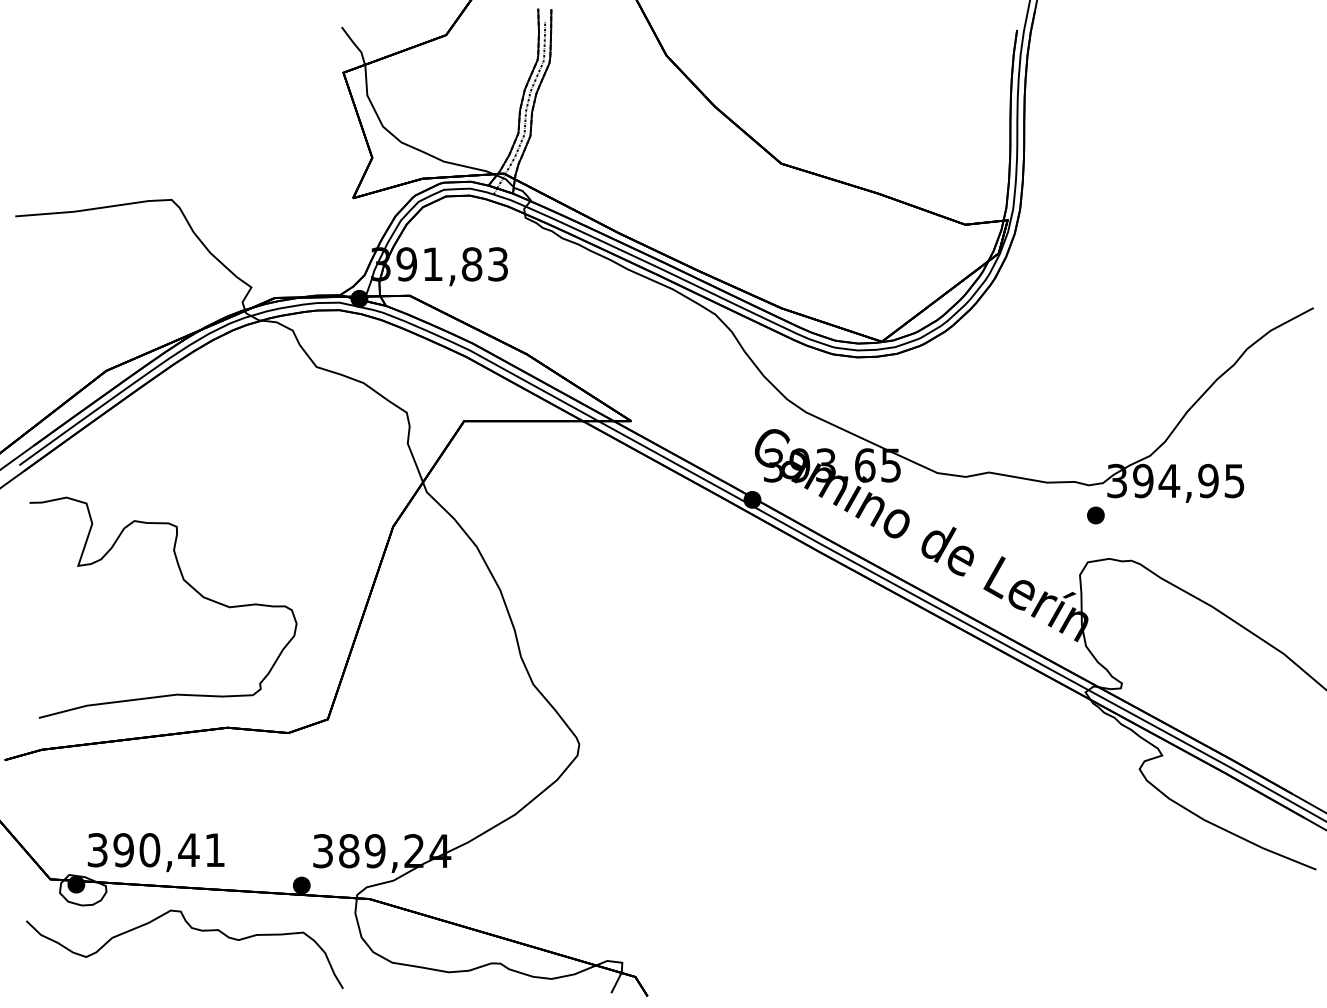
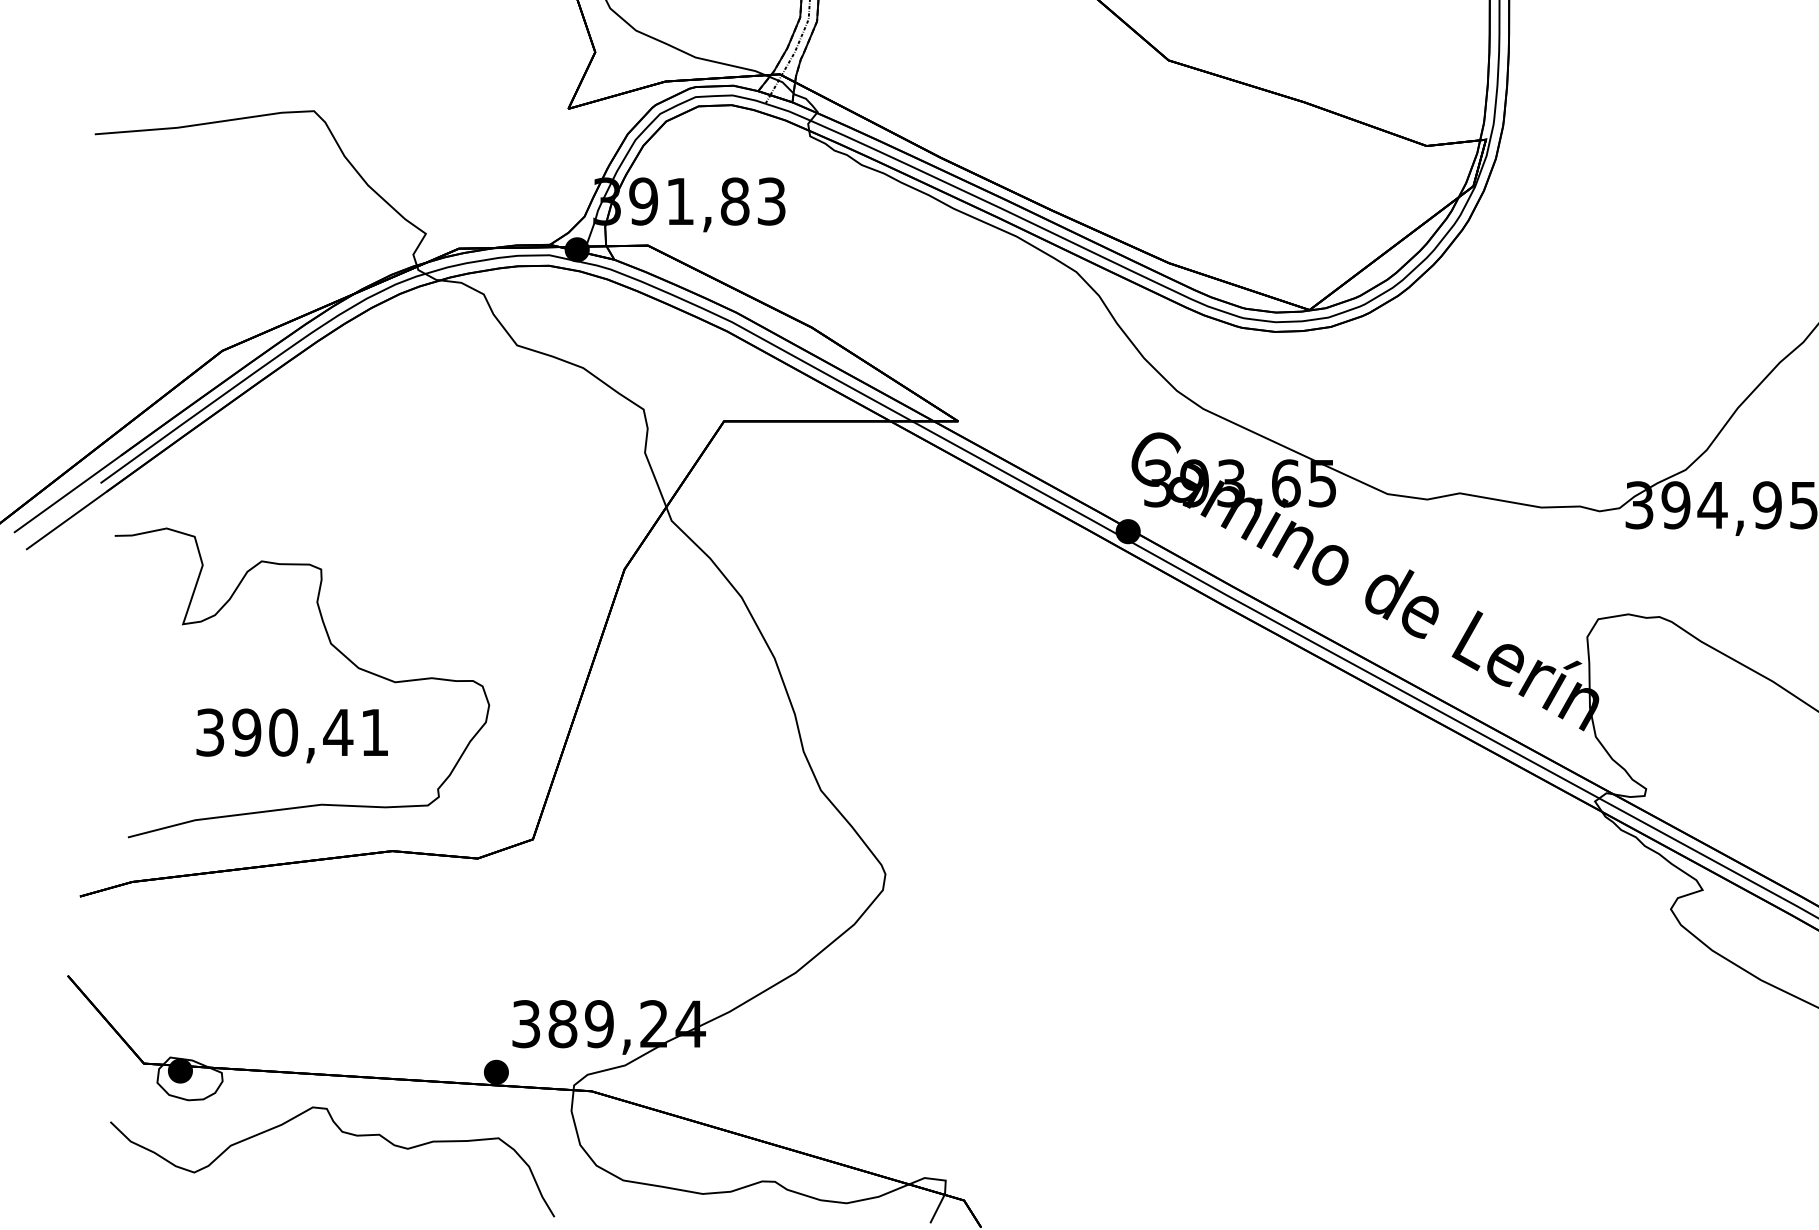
part: (1095, 515) -> (1609, 553), removed
text: (155, 852) -> (291, 735), moved

